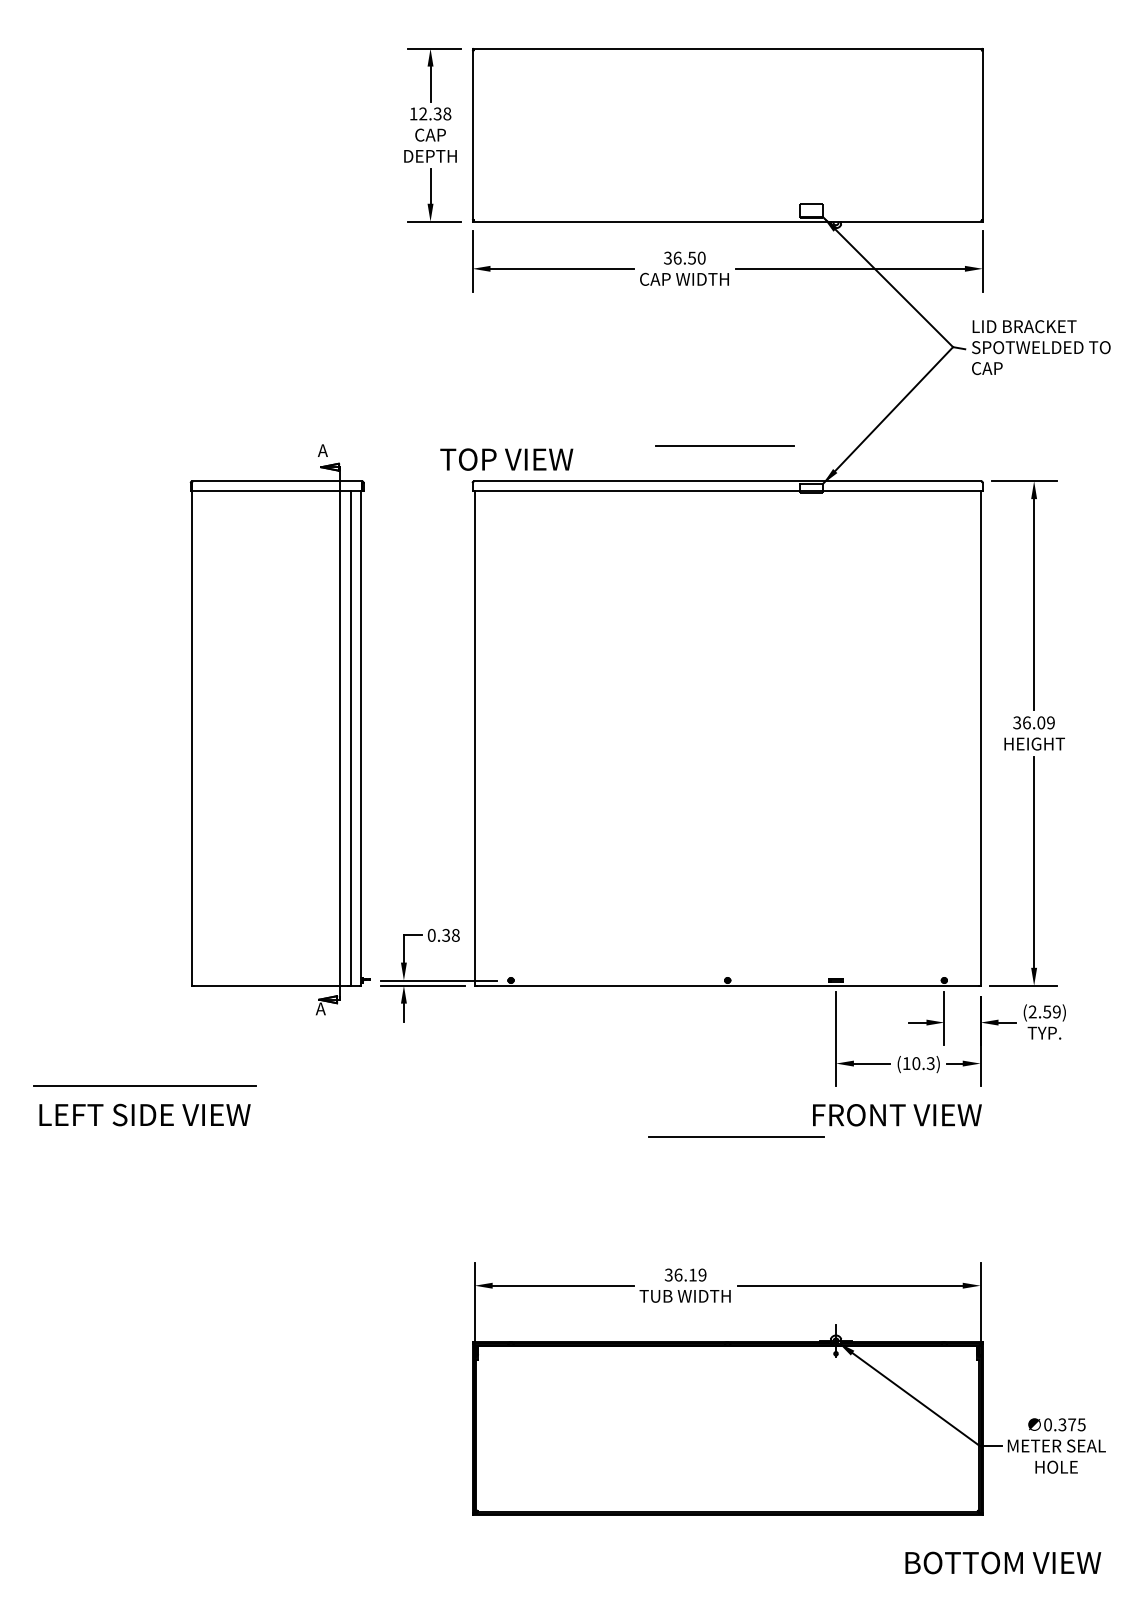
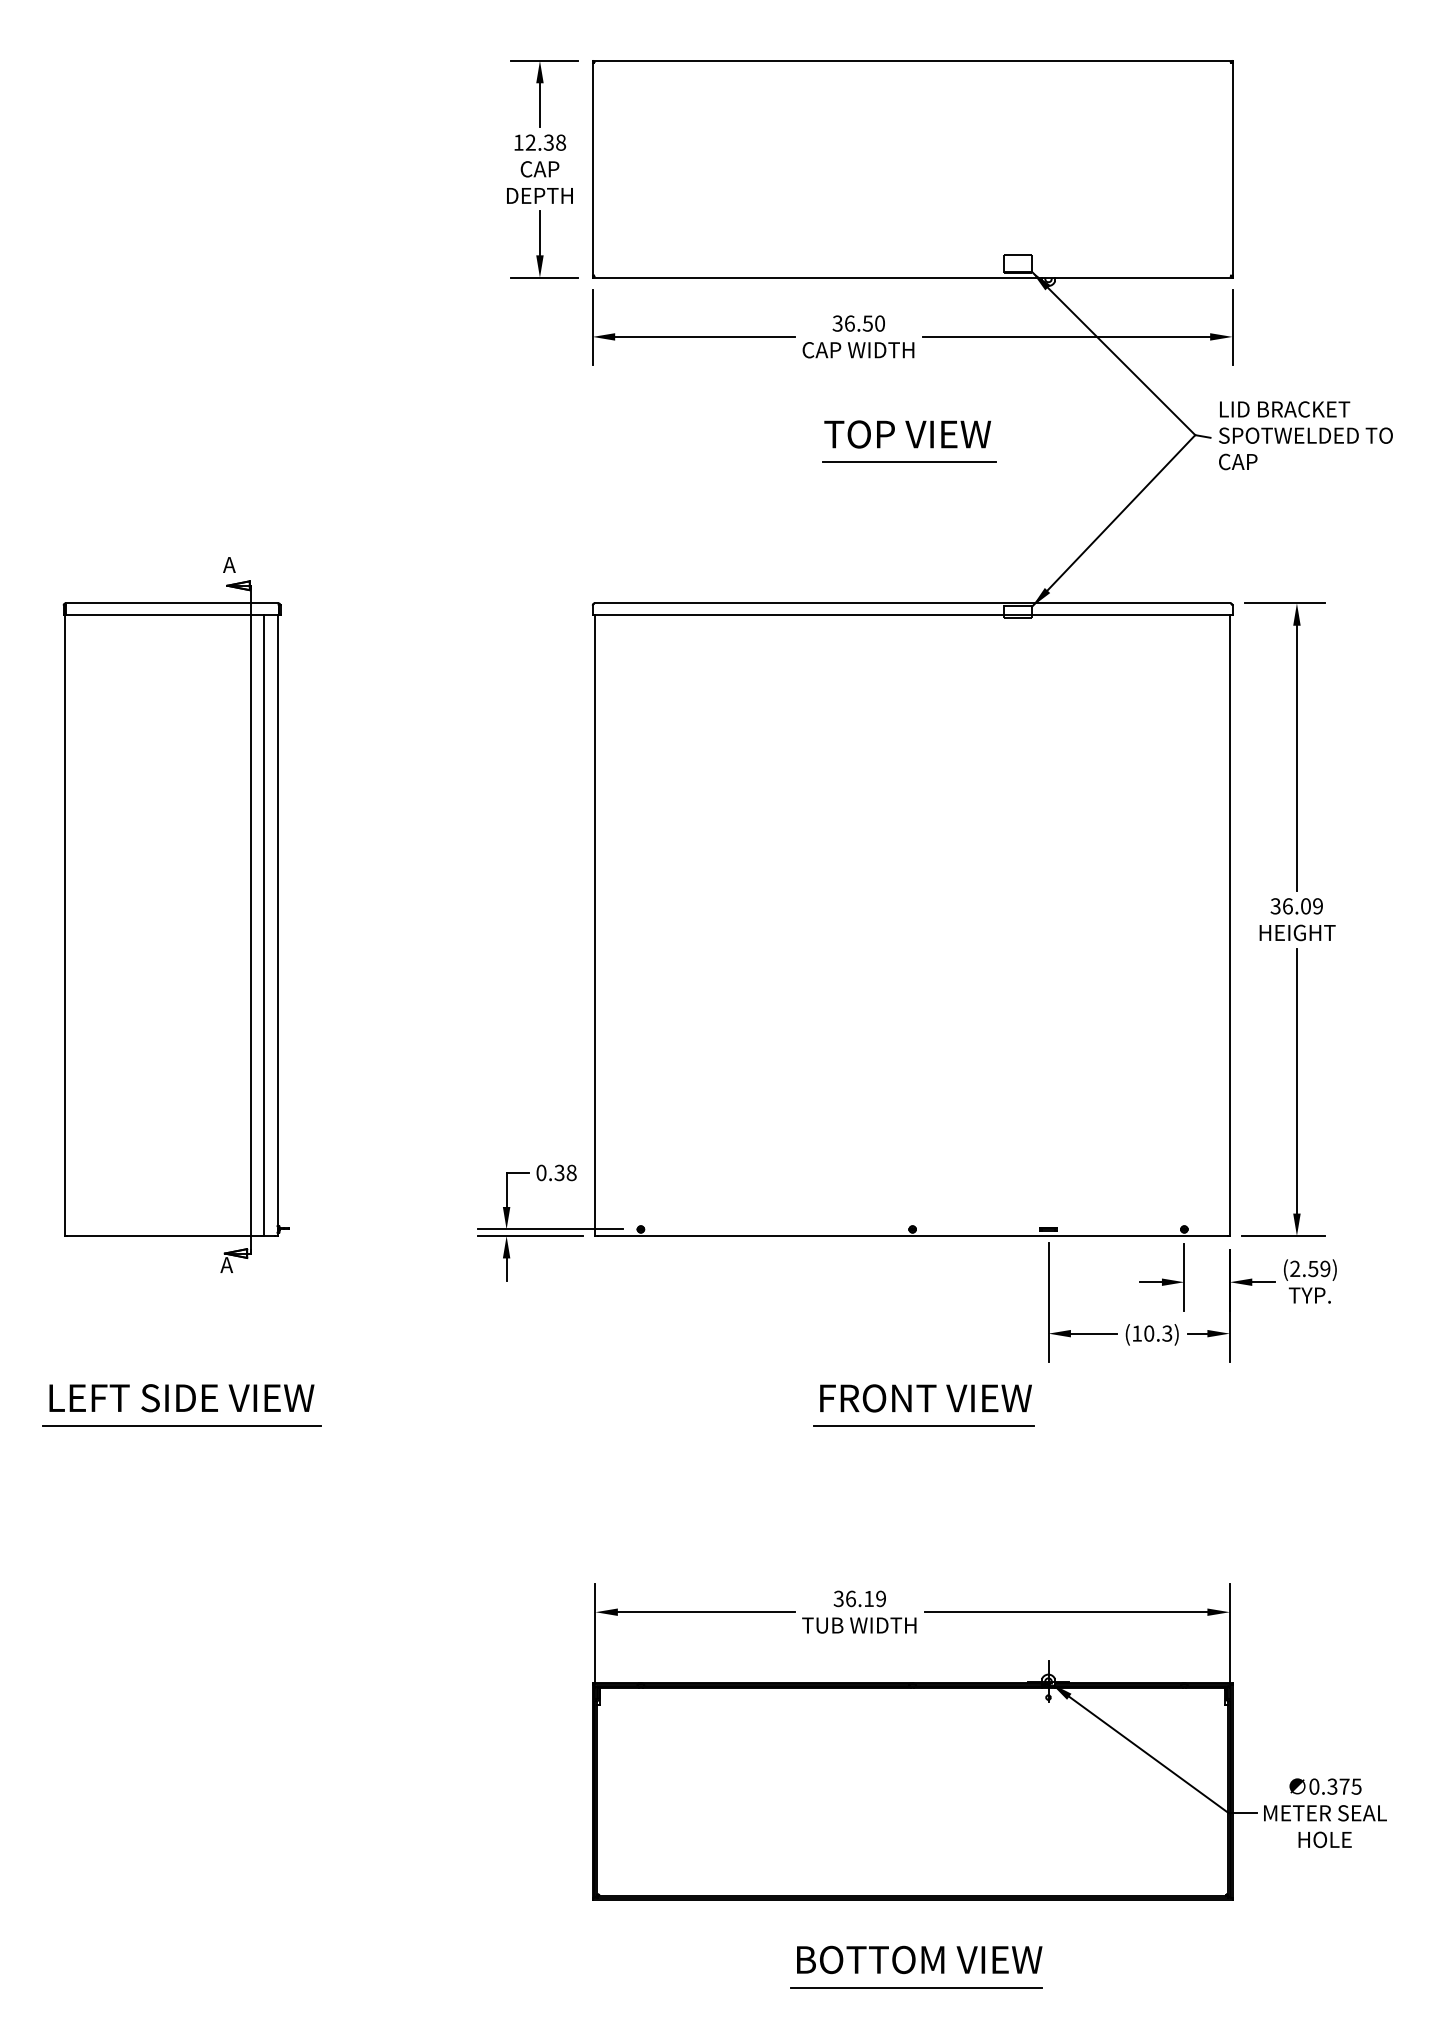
line: (724, 445) -> (908, 461), moved
text: (506, 459) -> (907, 434), moved
part: (279, 729) -> (174, 914), moved
line: (144, 1085) -> (181, 1425), moved
text: (897, 1115) -> (926, 1398), moved
text: (1003, 1562) -> (919, 1959), moved
line: (730, 1585) -> (916, 1988), added

